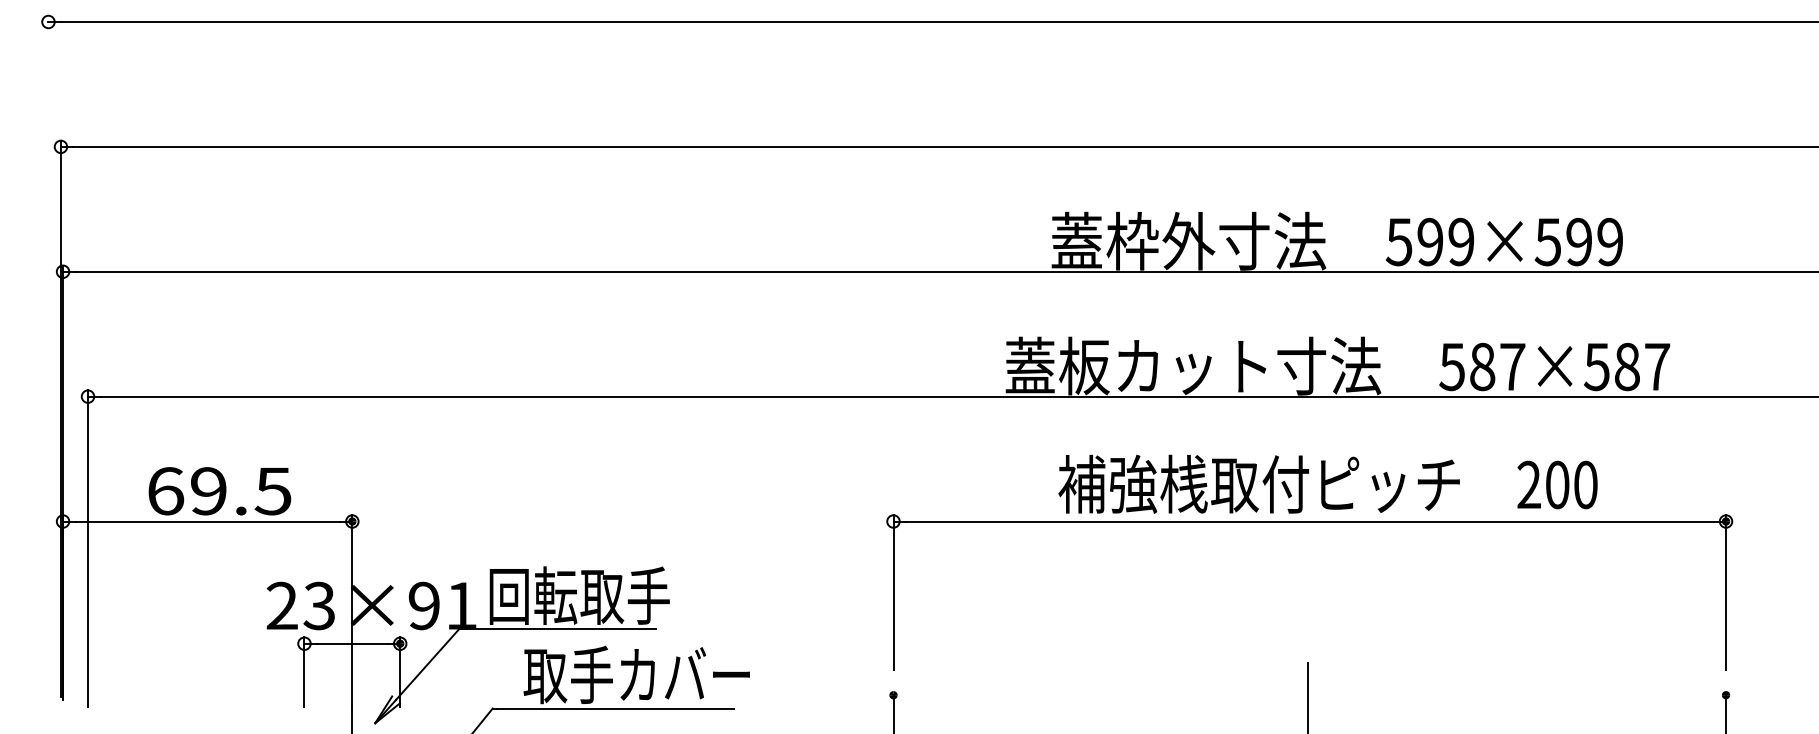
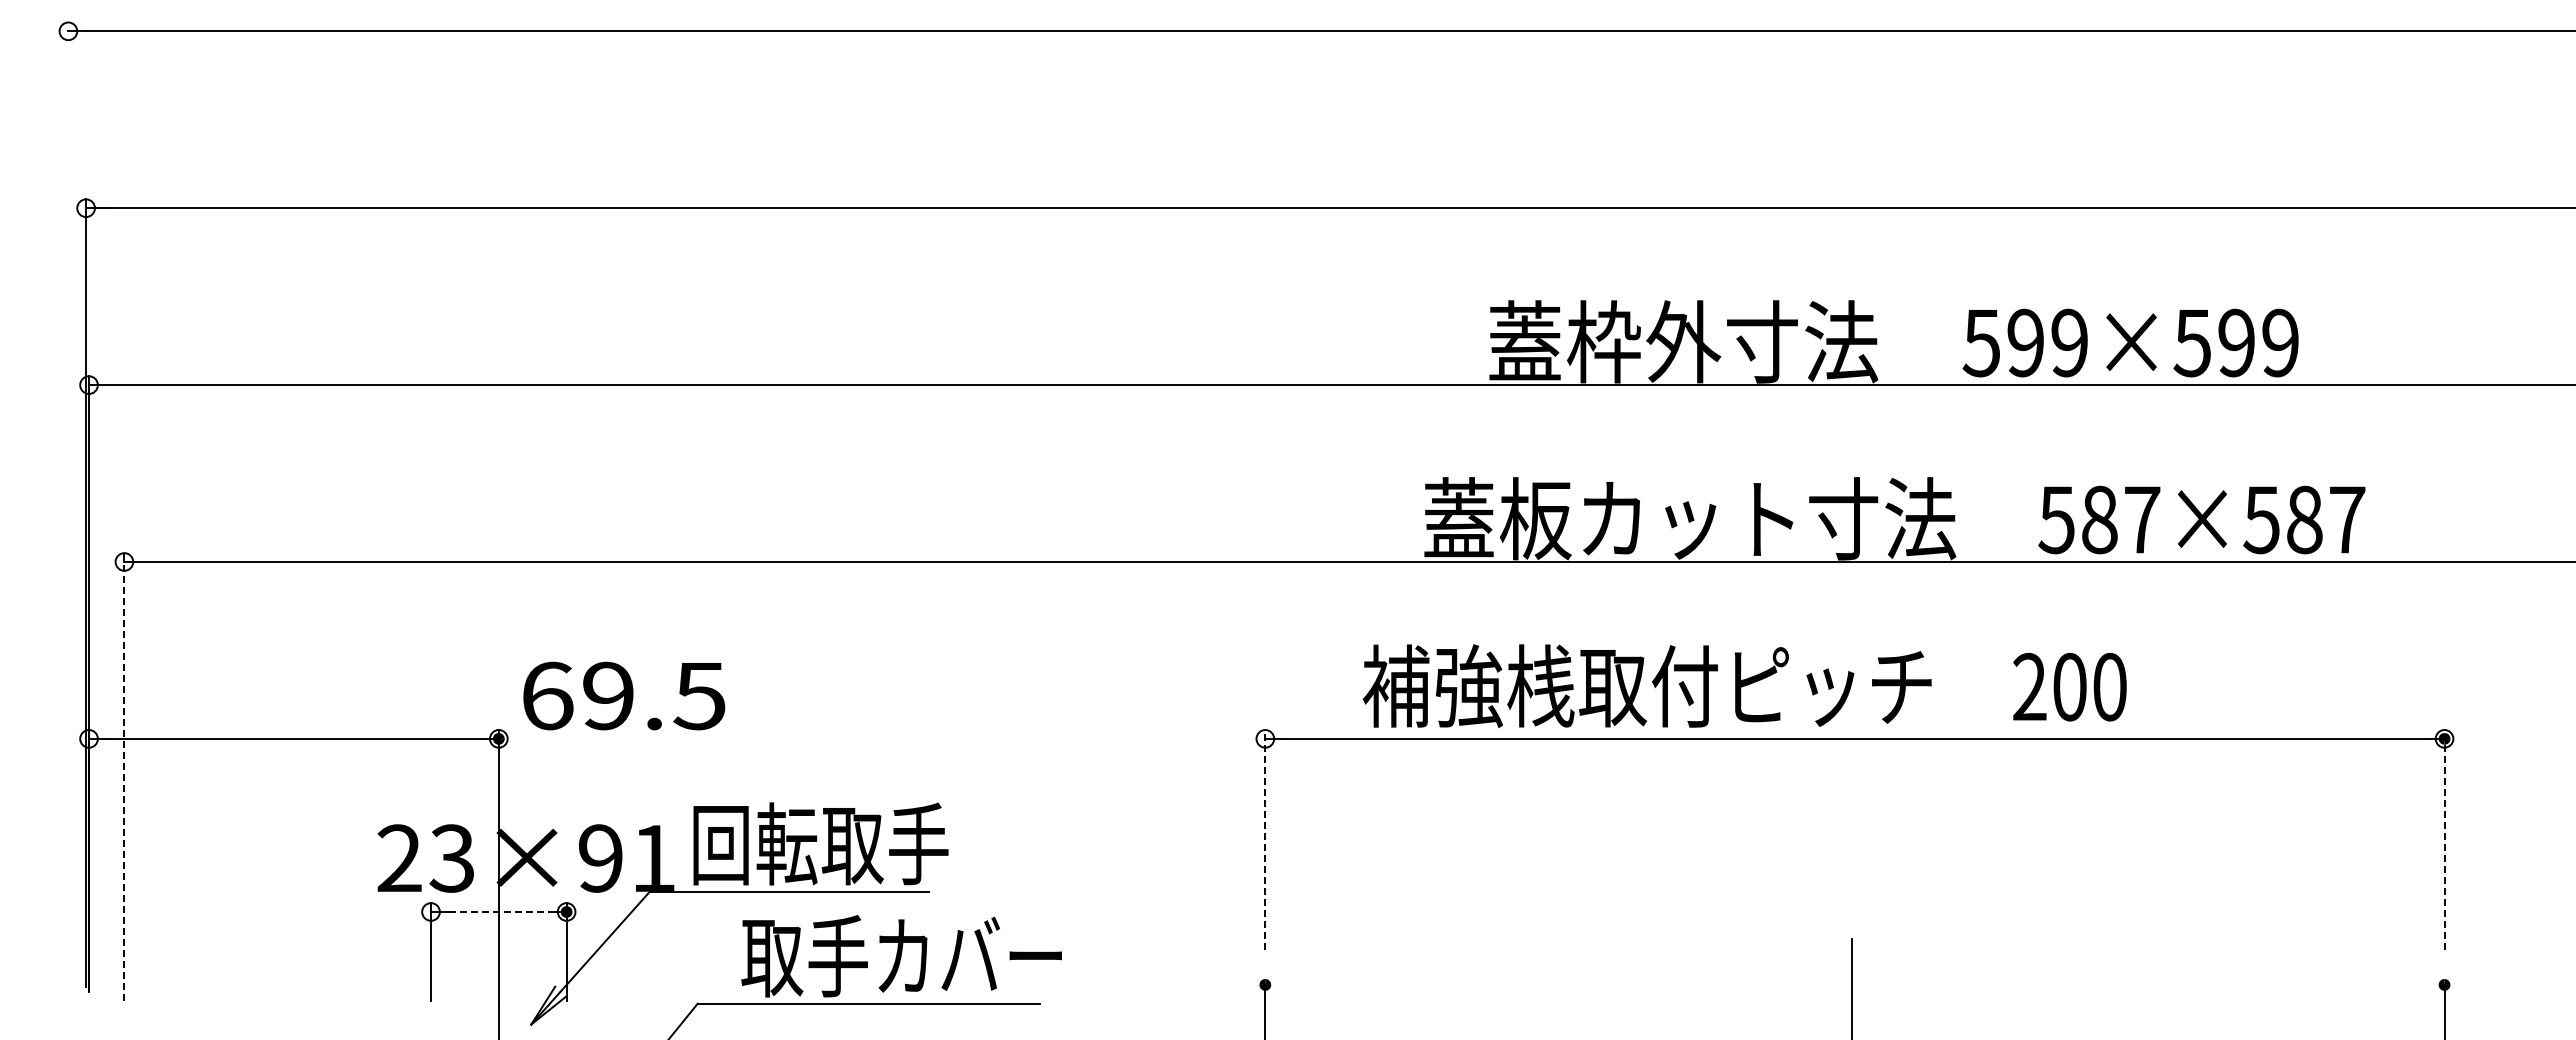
text: (1327, 484) -> (1744, 686), moved
text: (220, 490) -> (624, 695), moved
line: (88, 548) -> (124, 777), solid -> dashed
line: (893, 592) -> (1265, 839), solid -> dashed
line: (1725, 592) -> (2444, 839), solid -> dashed
line: (352, 643) -> (499, 911), solid -> dashed

